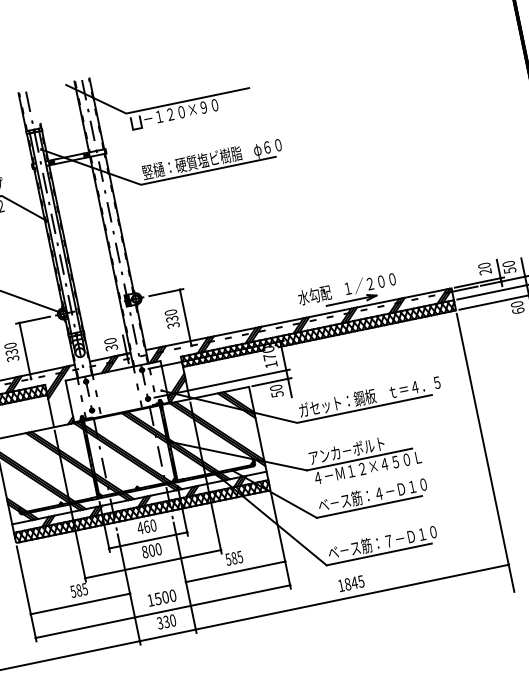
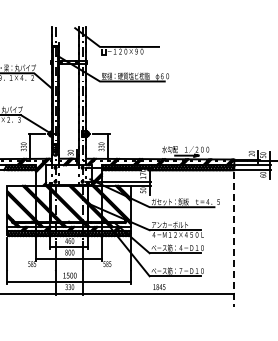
line: (486, 453) -> (234, 239), solid -> dashed
line: (235, 571) -> (106, 270), removed
line: (80, 603) -> (31, 270), removed

